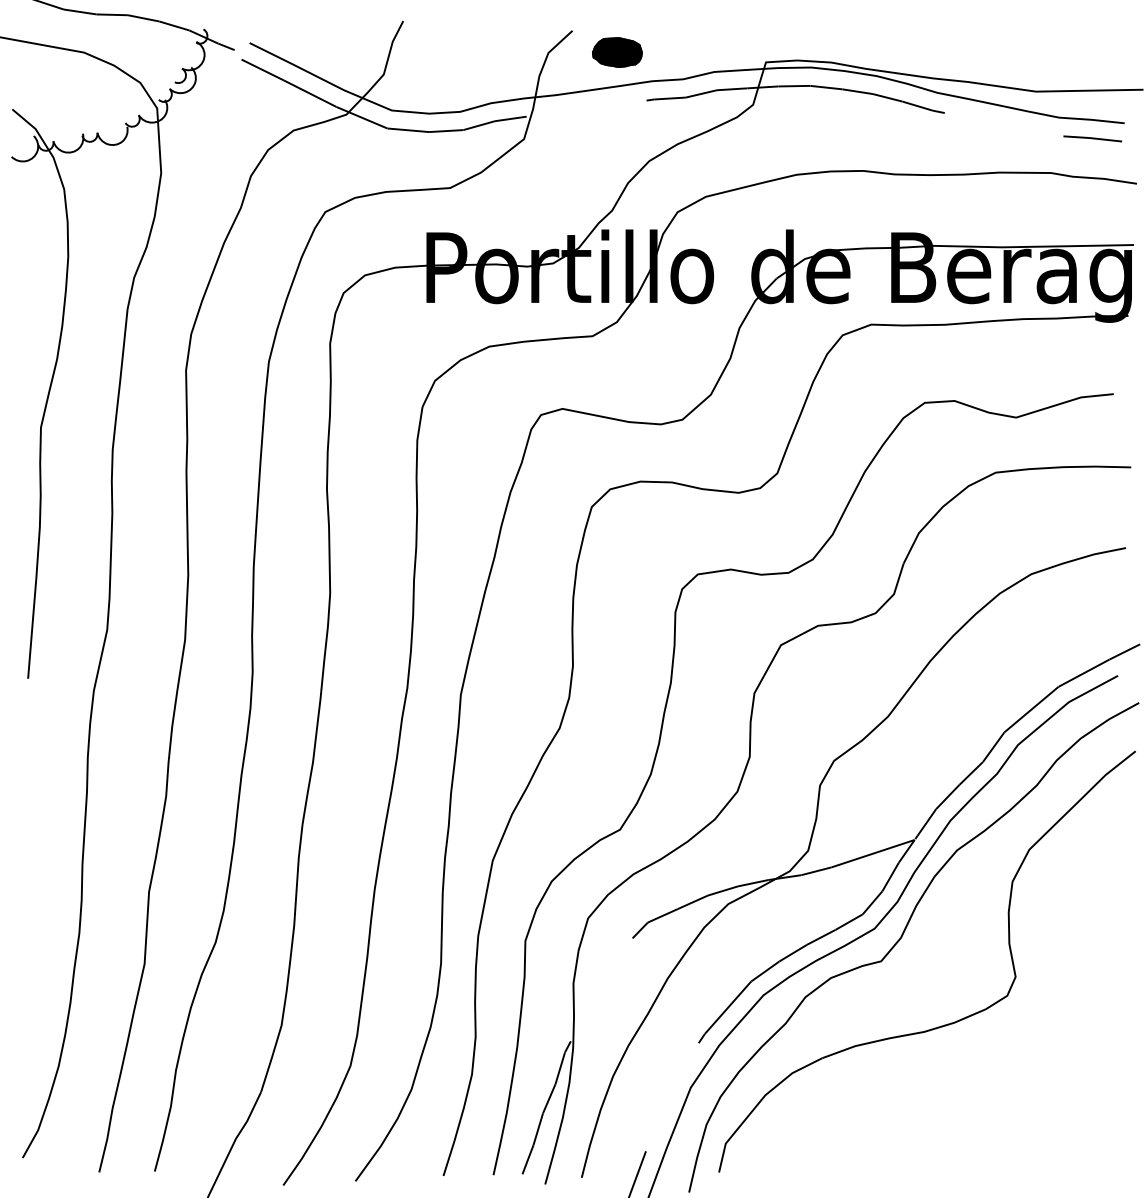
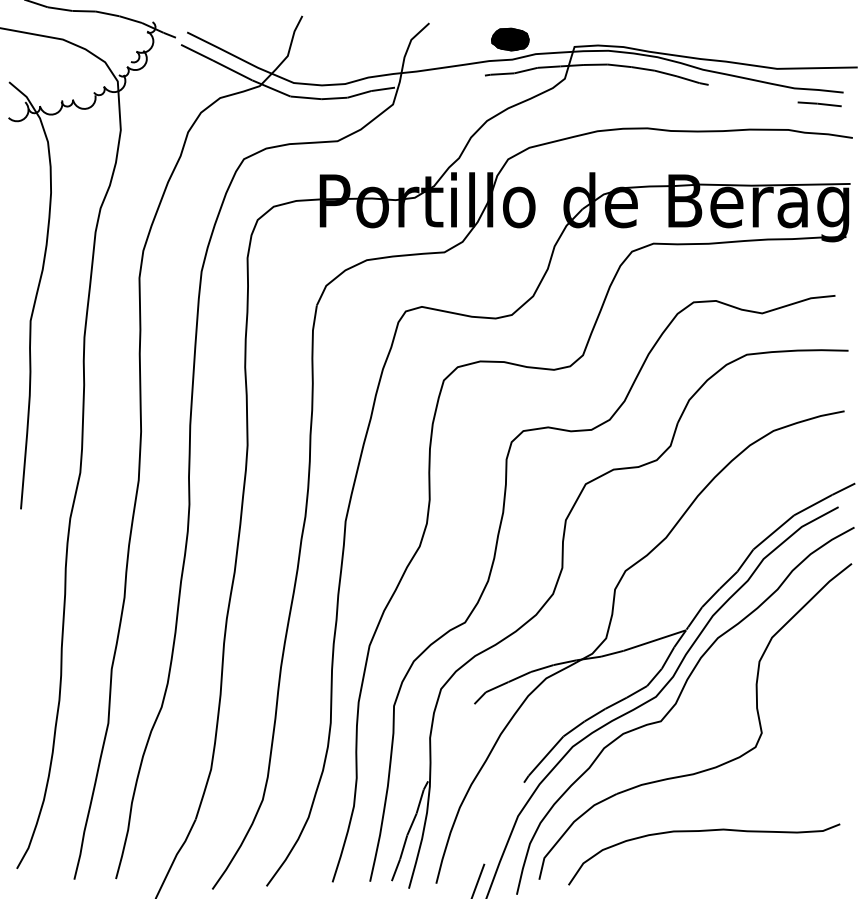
part: (617, 52) -> (510, 39), moved
curve: (938, 1108) -> (703, 831), added

